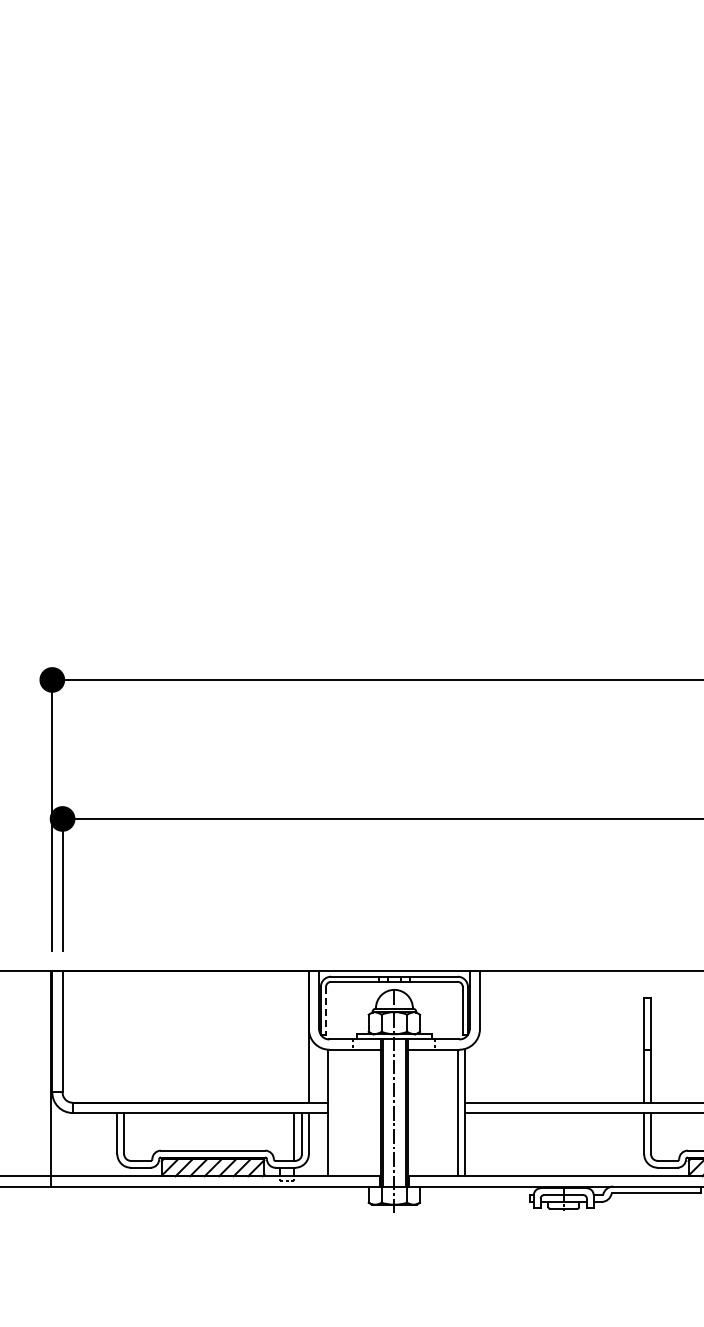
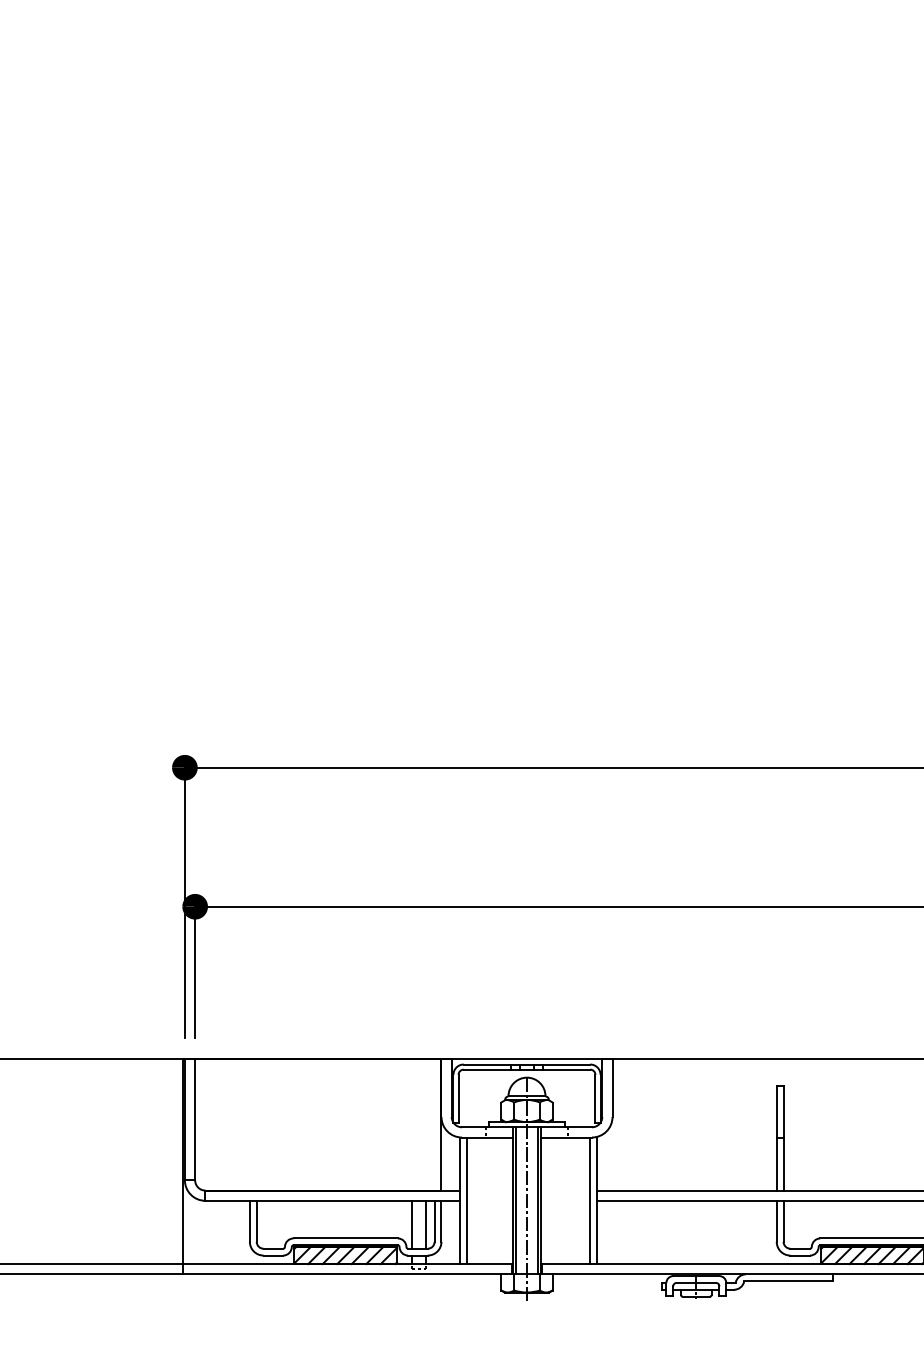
line: (325, 1010) -> (458, 1098), dashed -> solid
line: (334, 1112) -> (467, 1200), added
line: (279, 1136) -> (412, 1224), added

